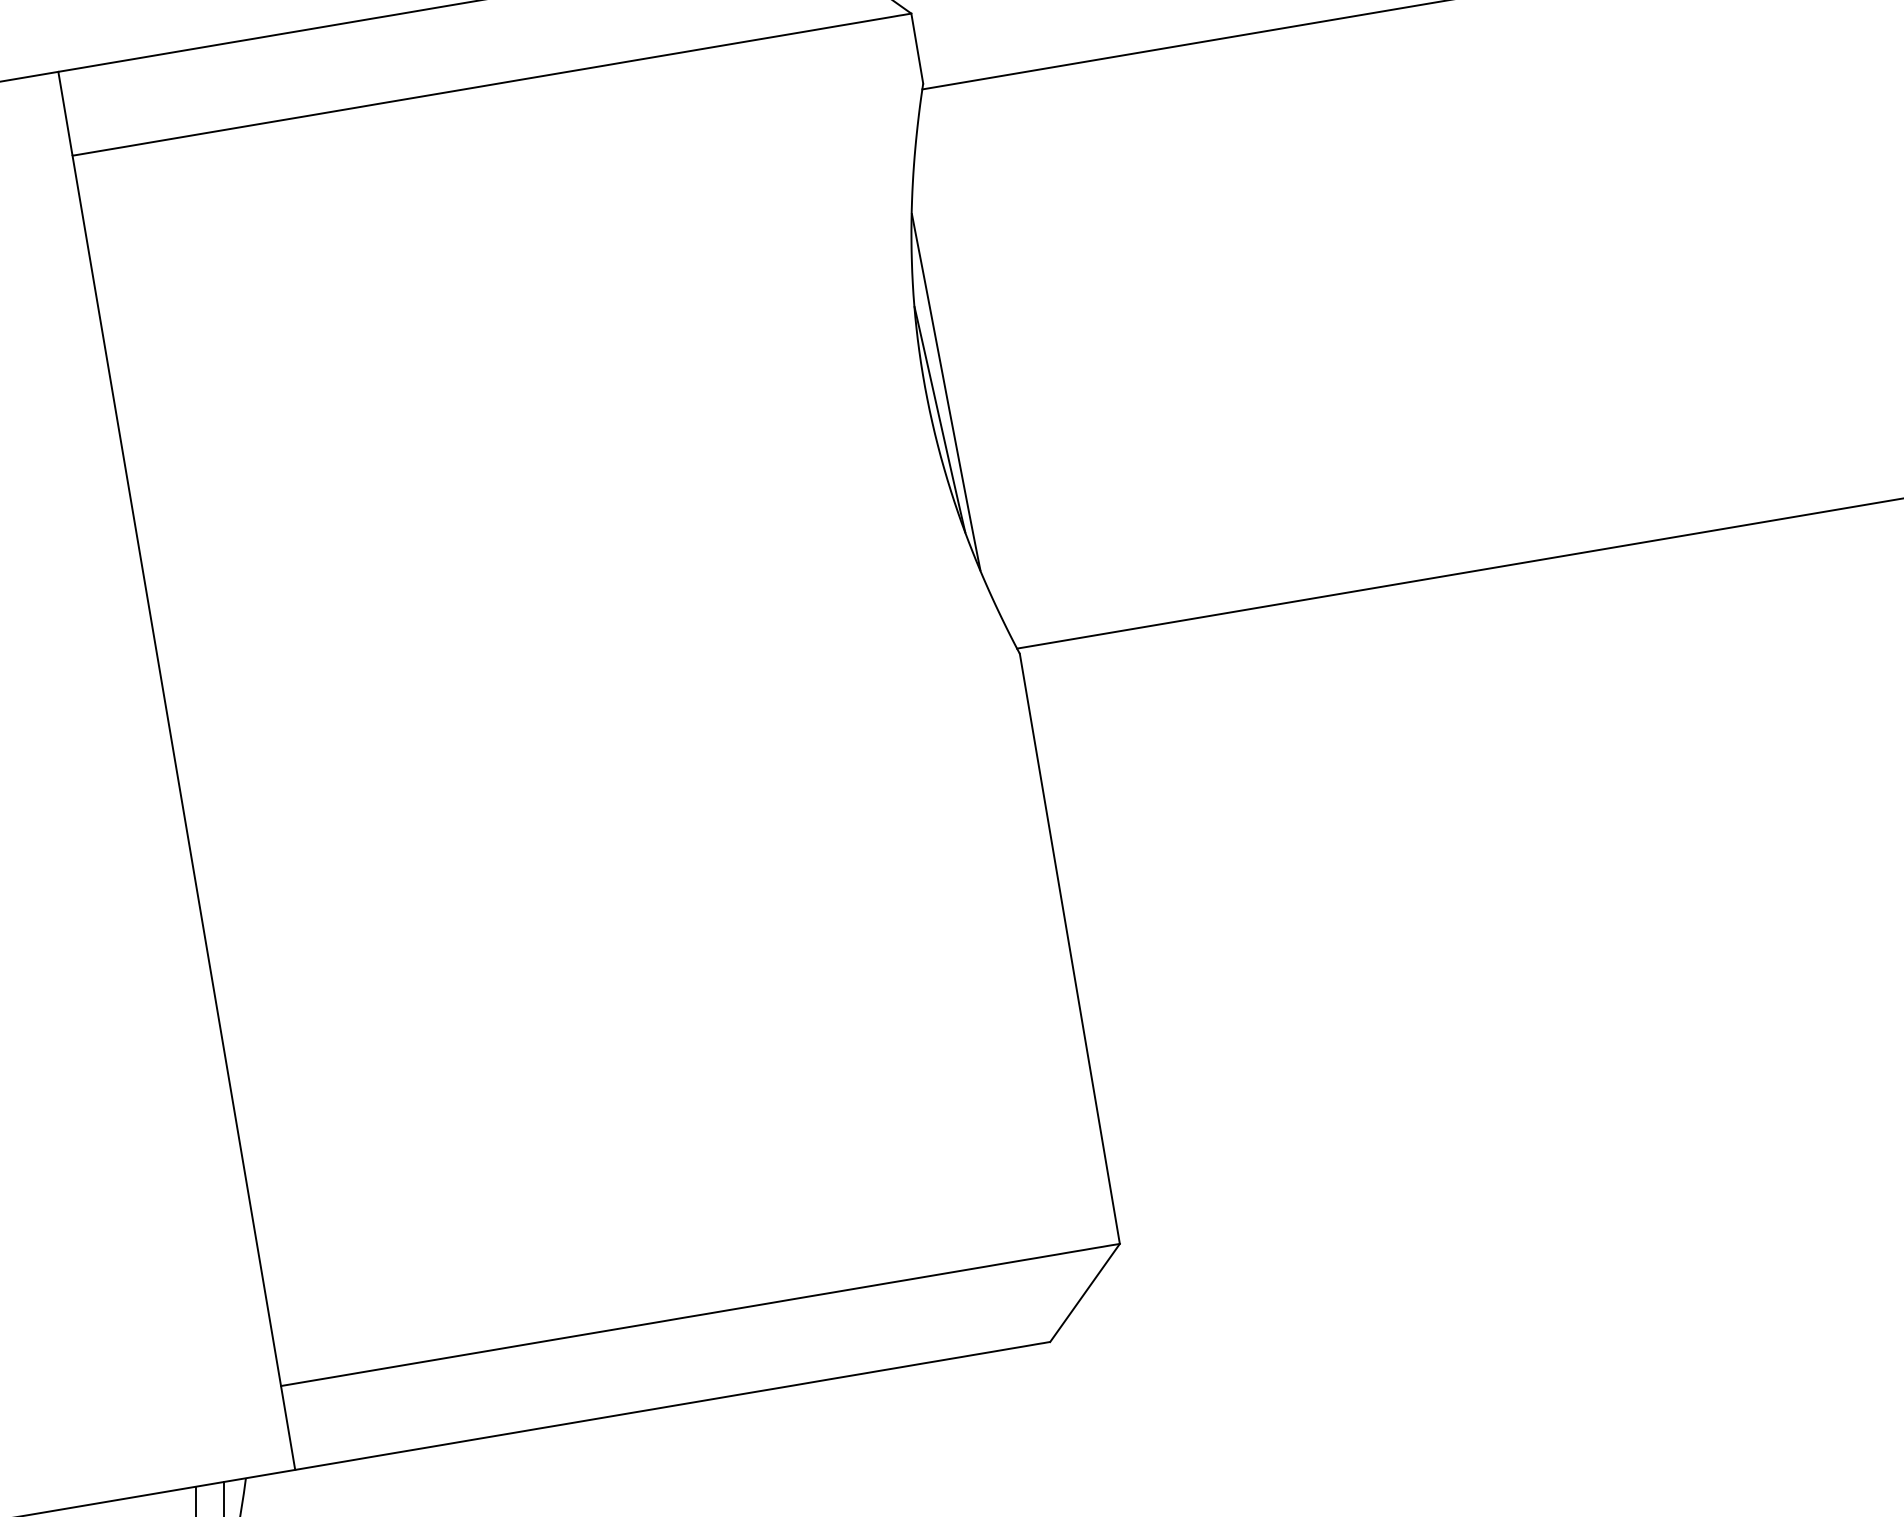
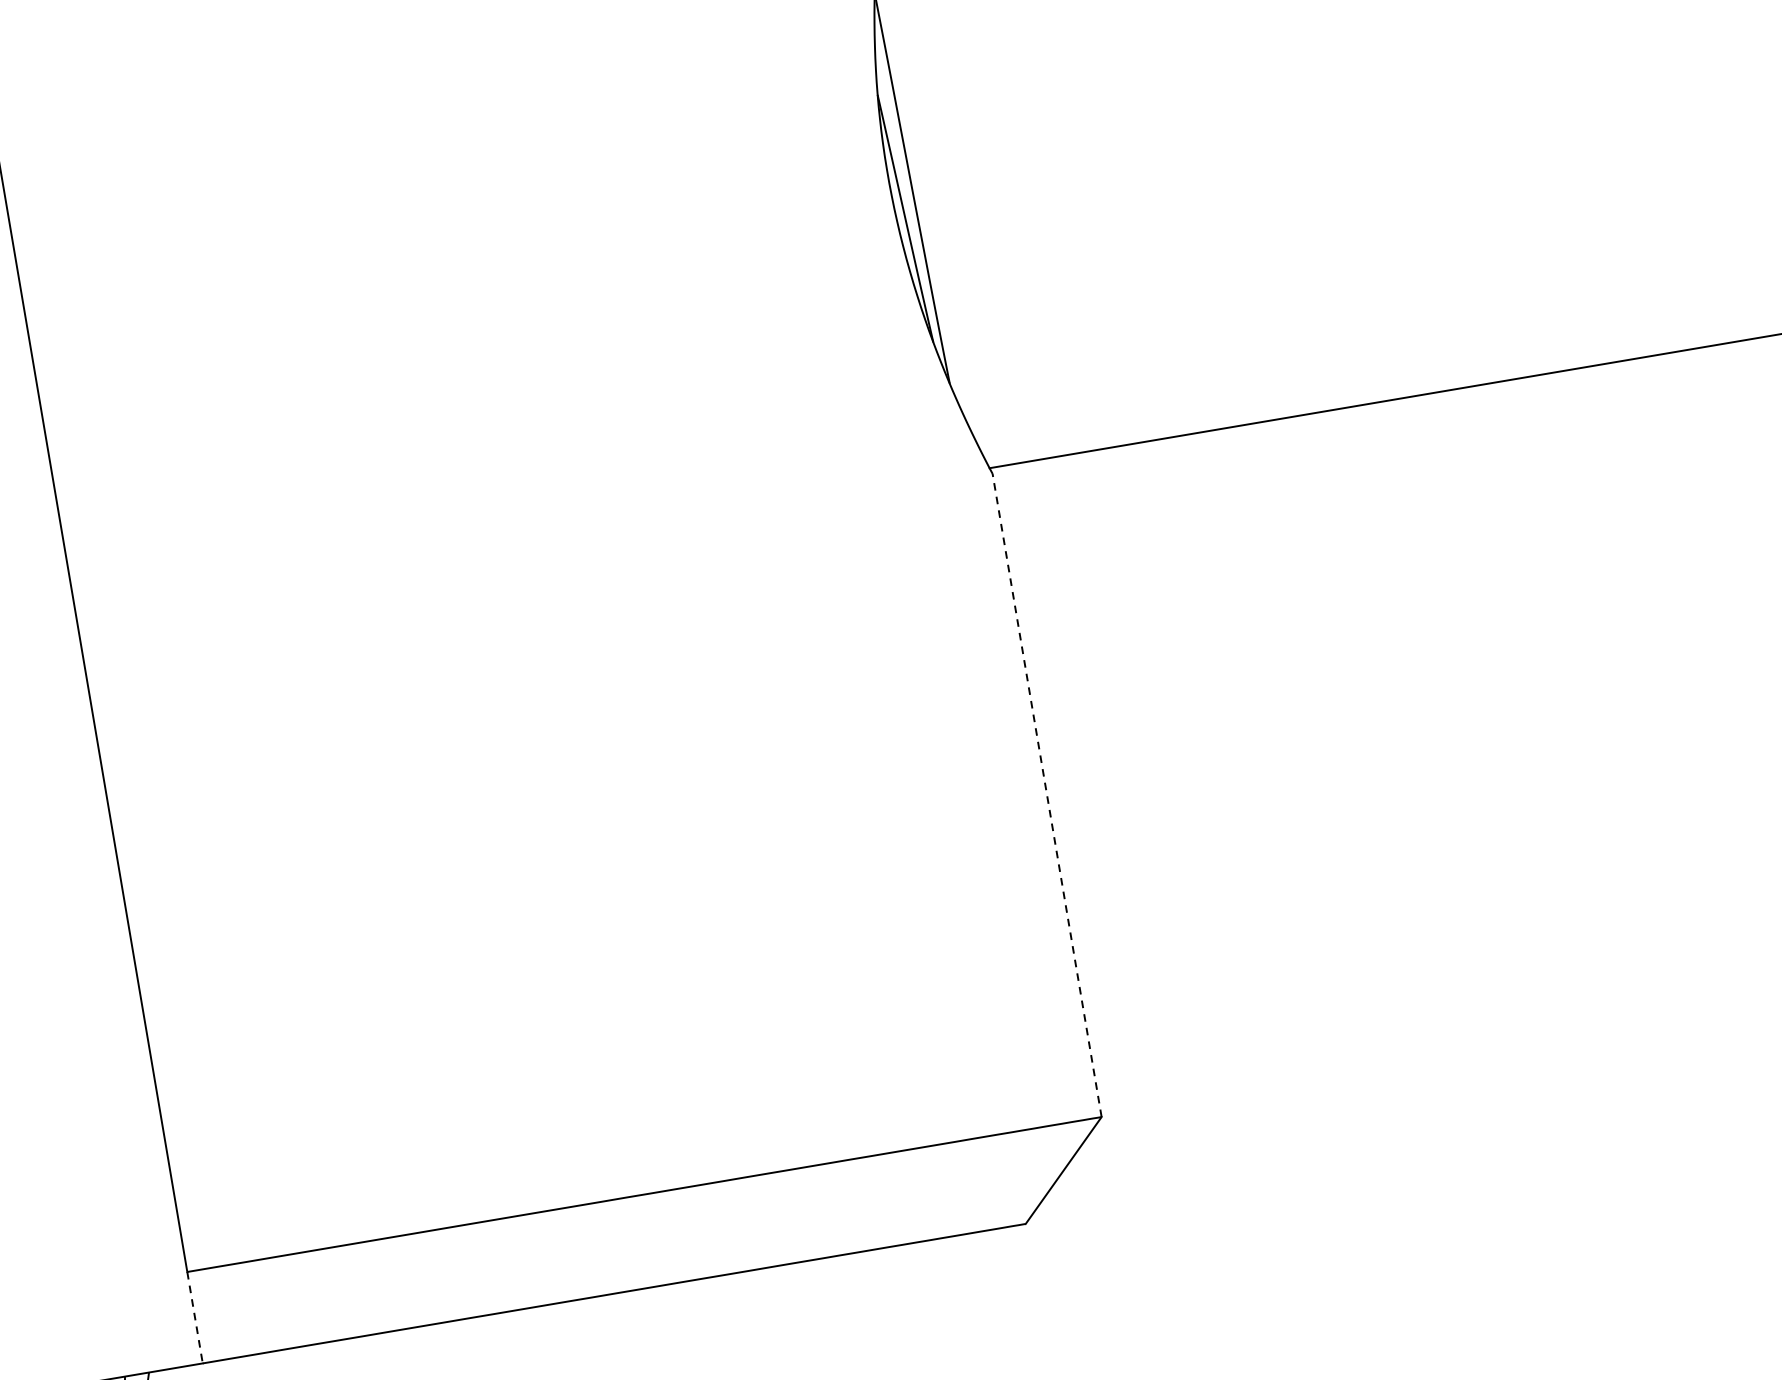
line: (1069, 948) -> (1046, 795), solid -> dashed
line: (288, 1429) -> (195, 1319), solid -> dashed

